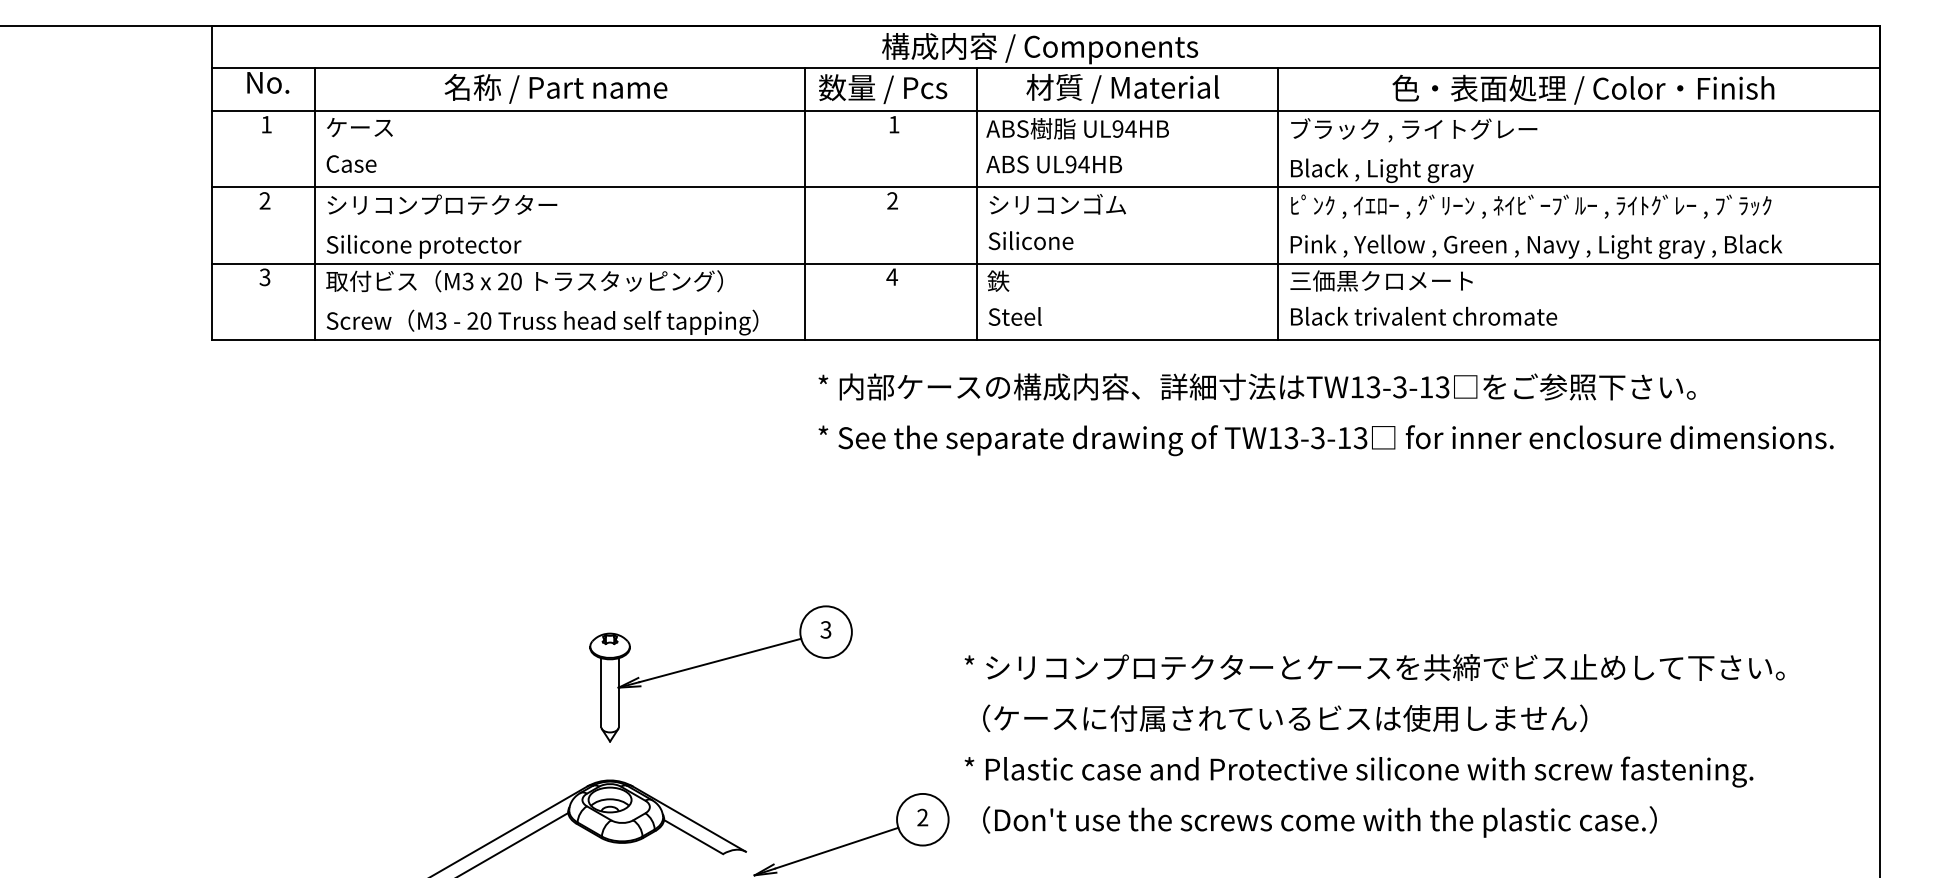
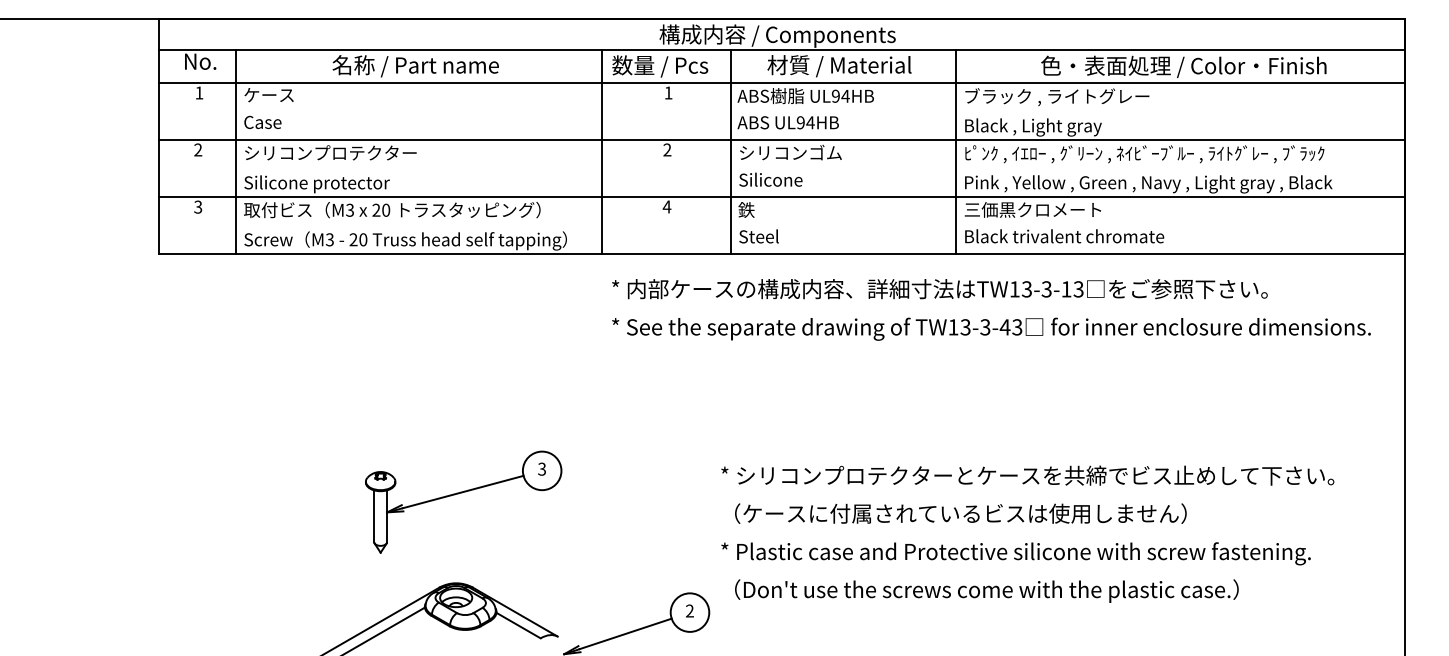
text: (1344, 437) -> (1005, 326), TW13-3-13 -> TW13-3-43
part: (717, 662) -> (460, 493), moved
text: (1374, 745) -> (1027, 533), moved

